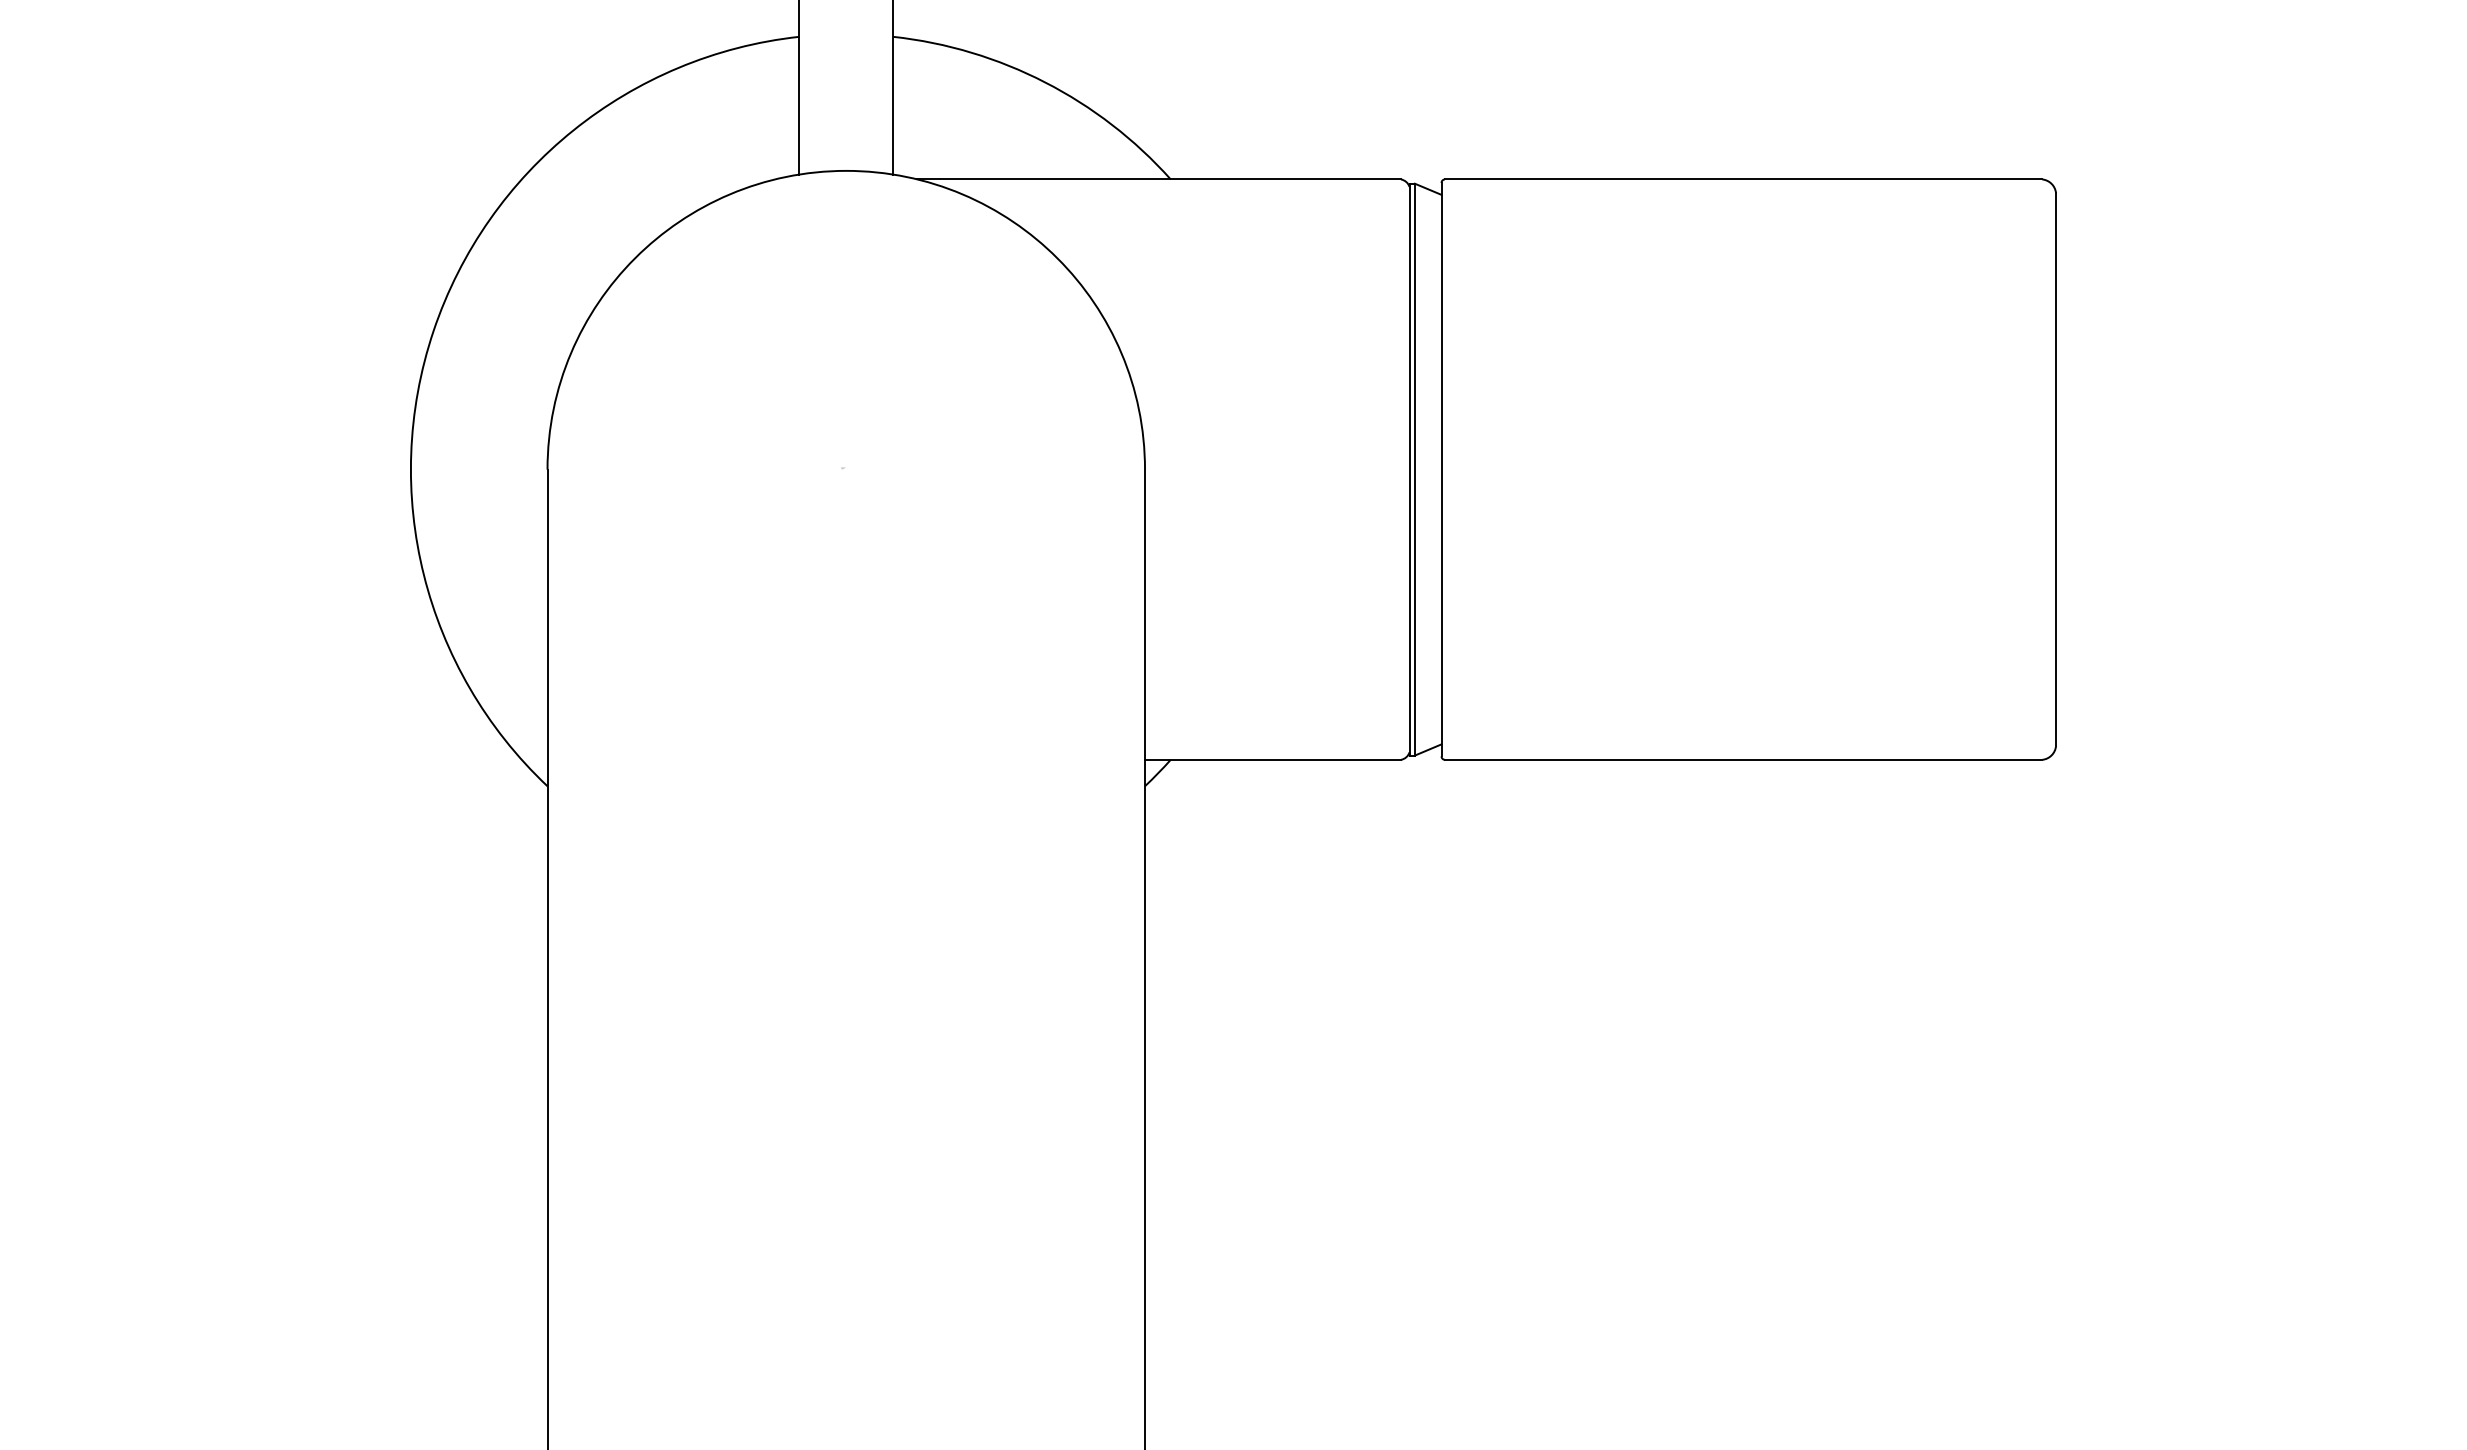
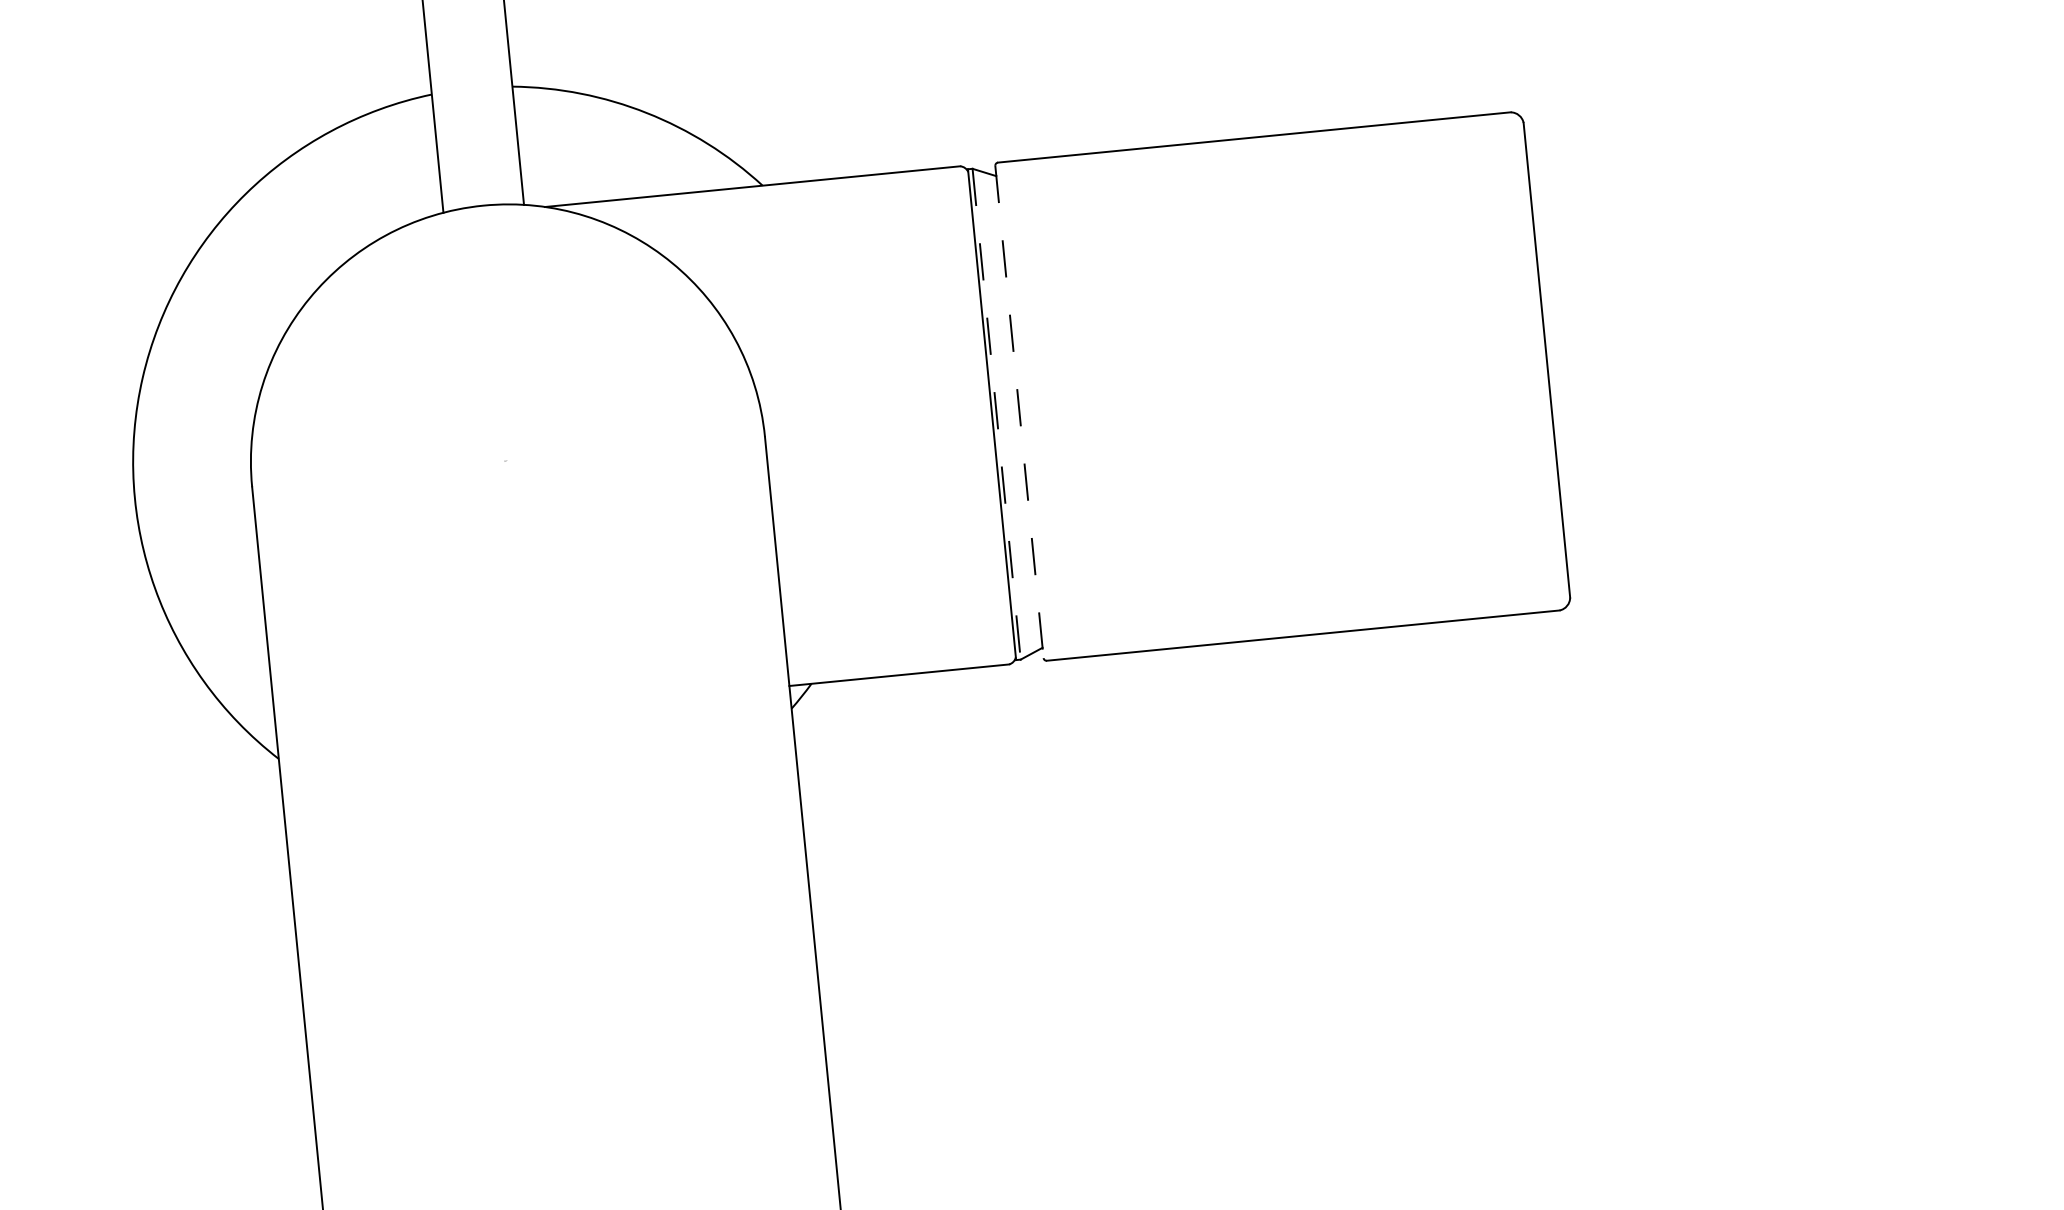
line: (1414, 469) -> (996, 414), solid -> dashed
line: (1441, 469) -> (1019, 411), solid -> dashed

